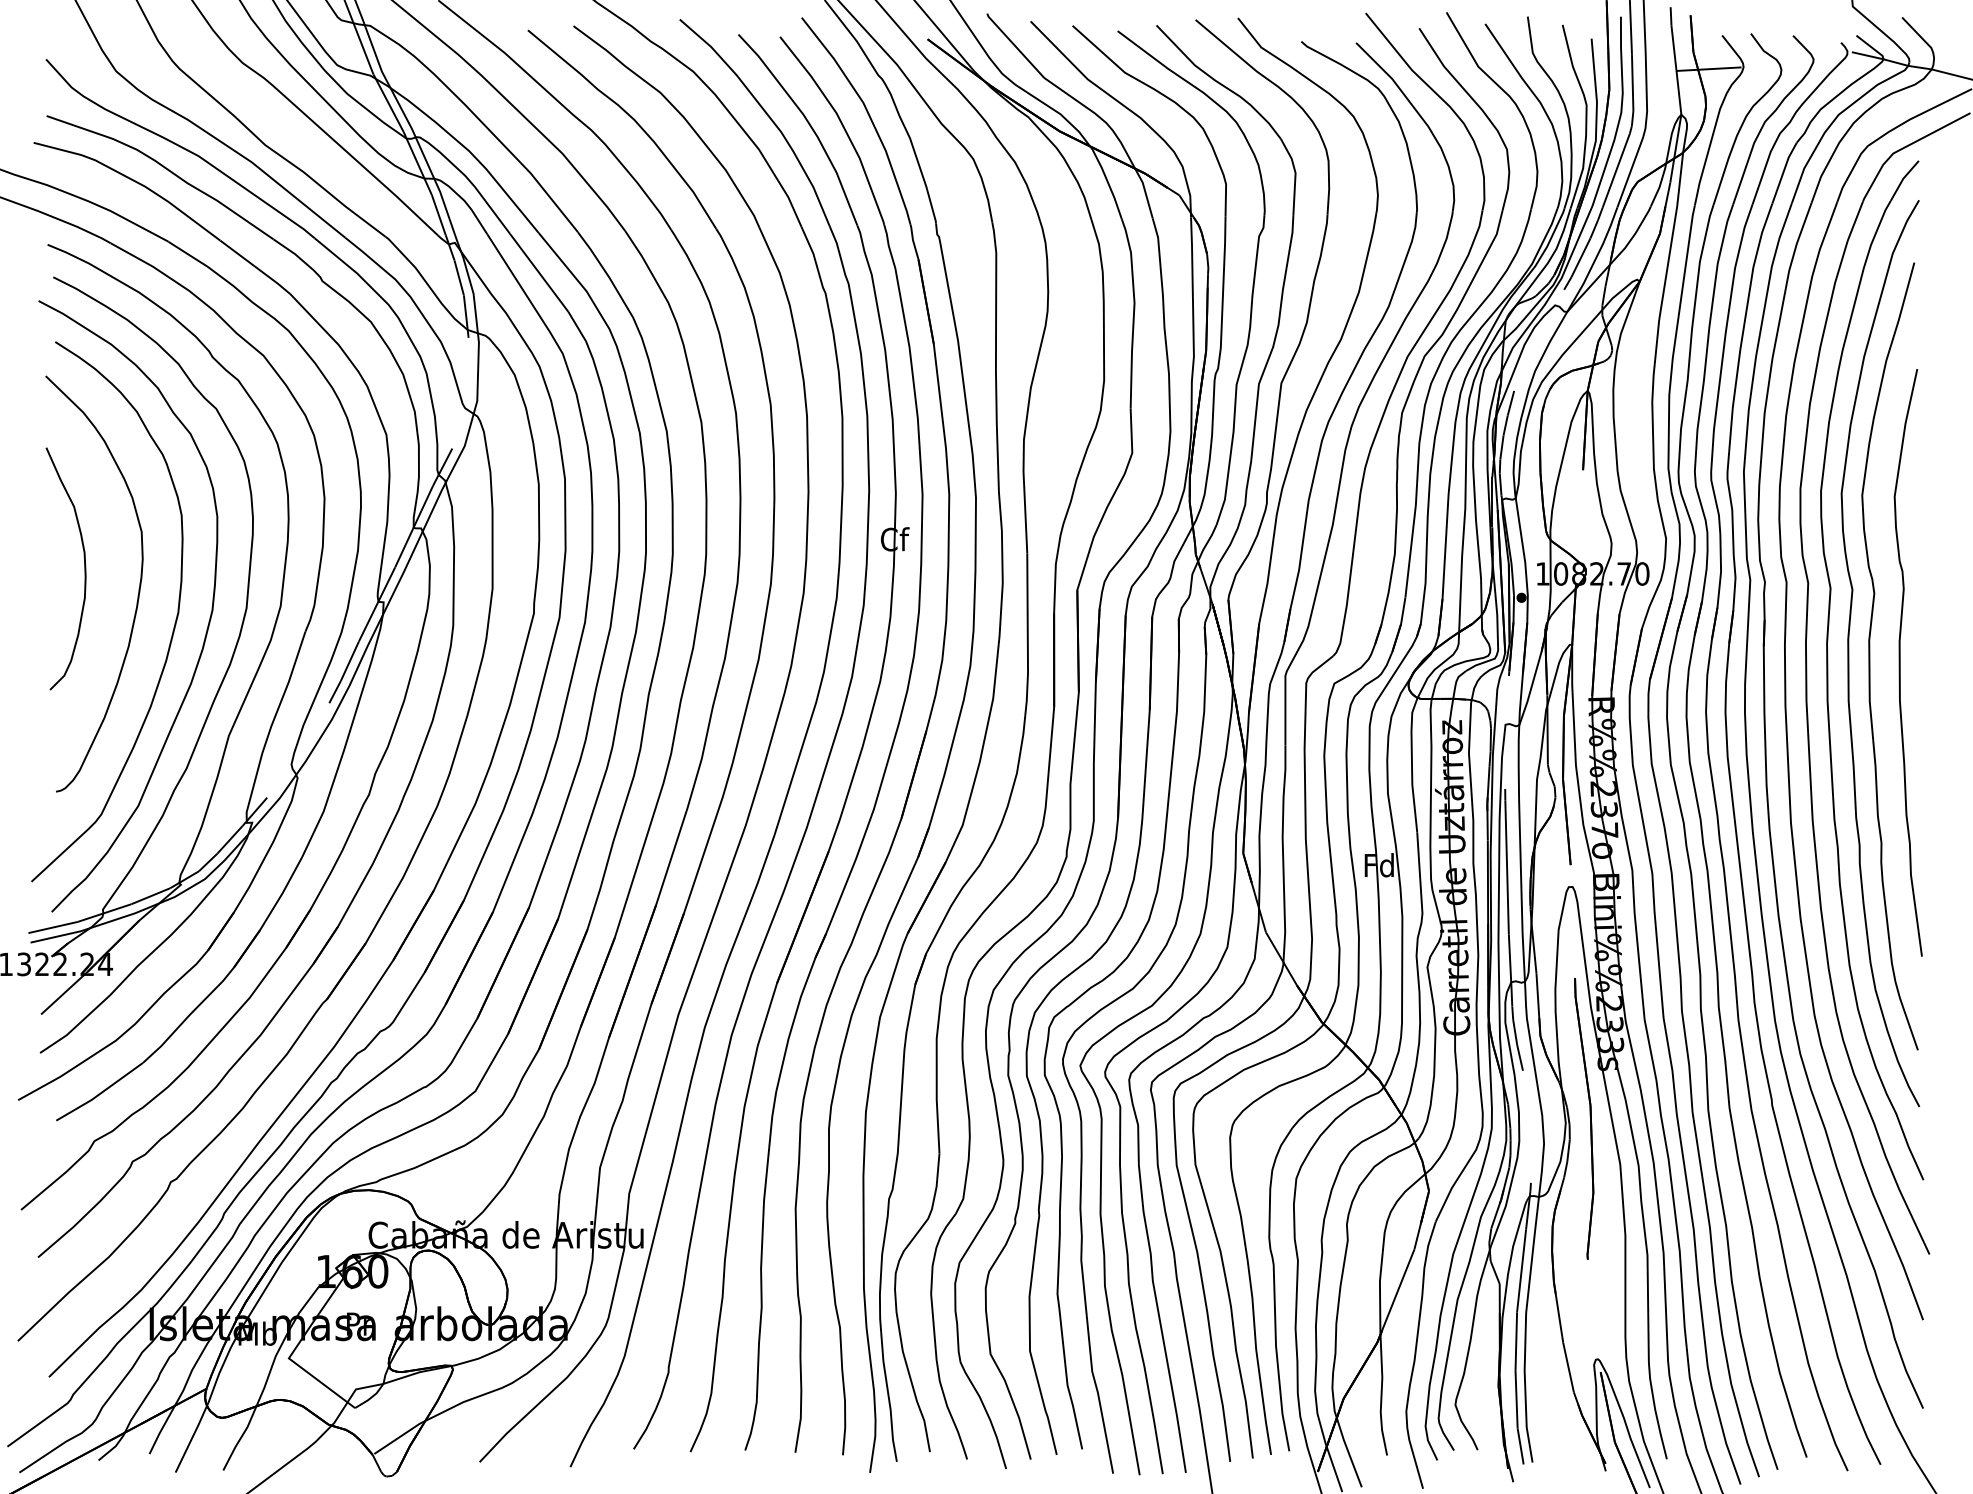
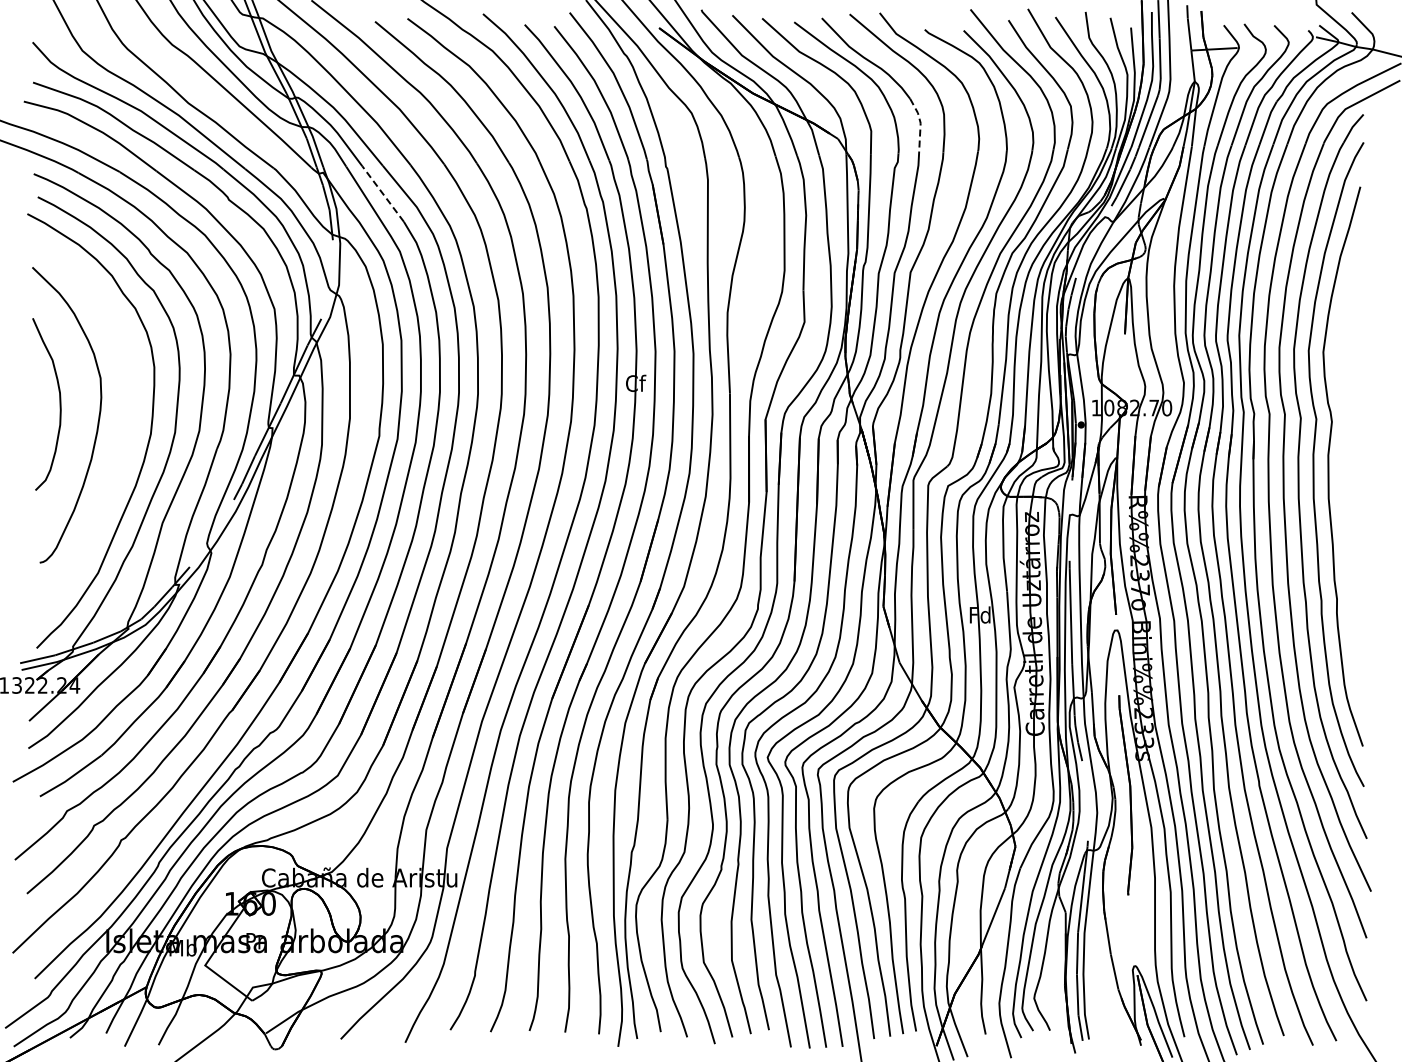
line: (1295, 173) -> (920, 123), solid -> dashed
line: (539, 273) -> (383, 194), solid -> dashed
curve: (172, 629) -> (122, 447), removed
curve: (1900, 661) -> (1350, 470), removed

